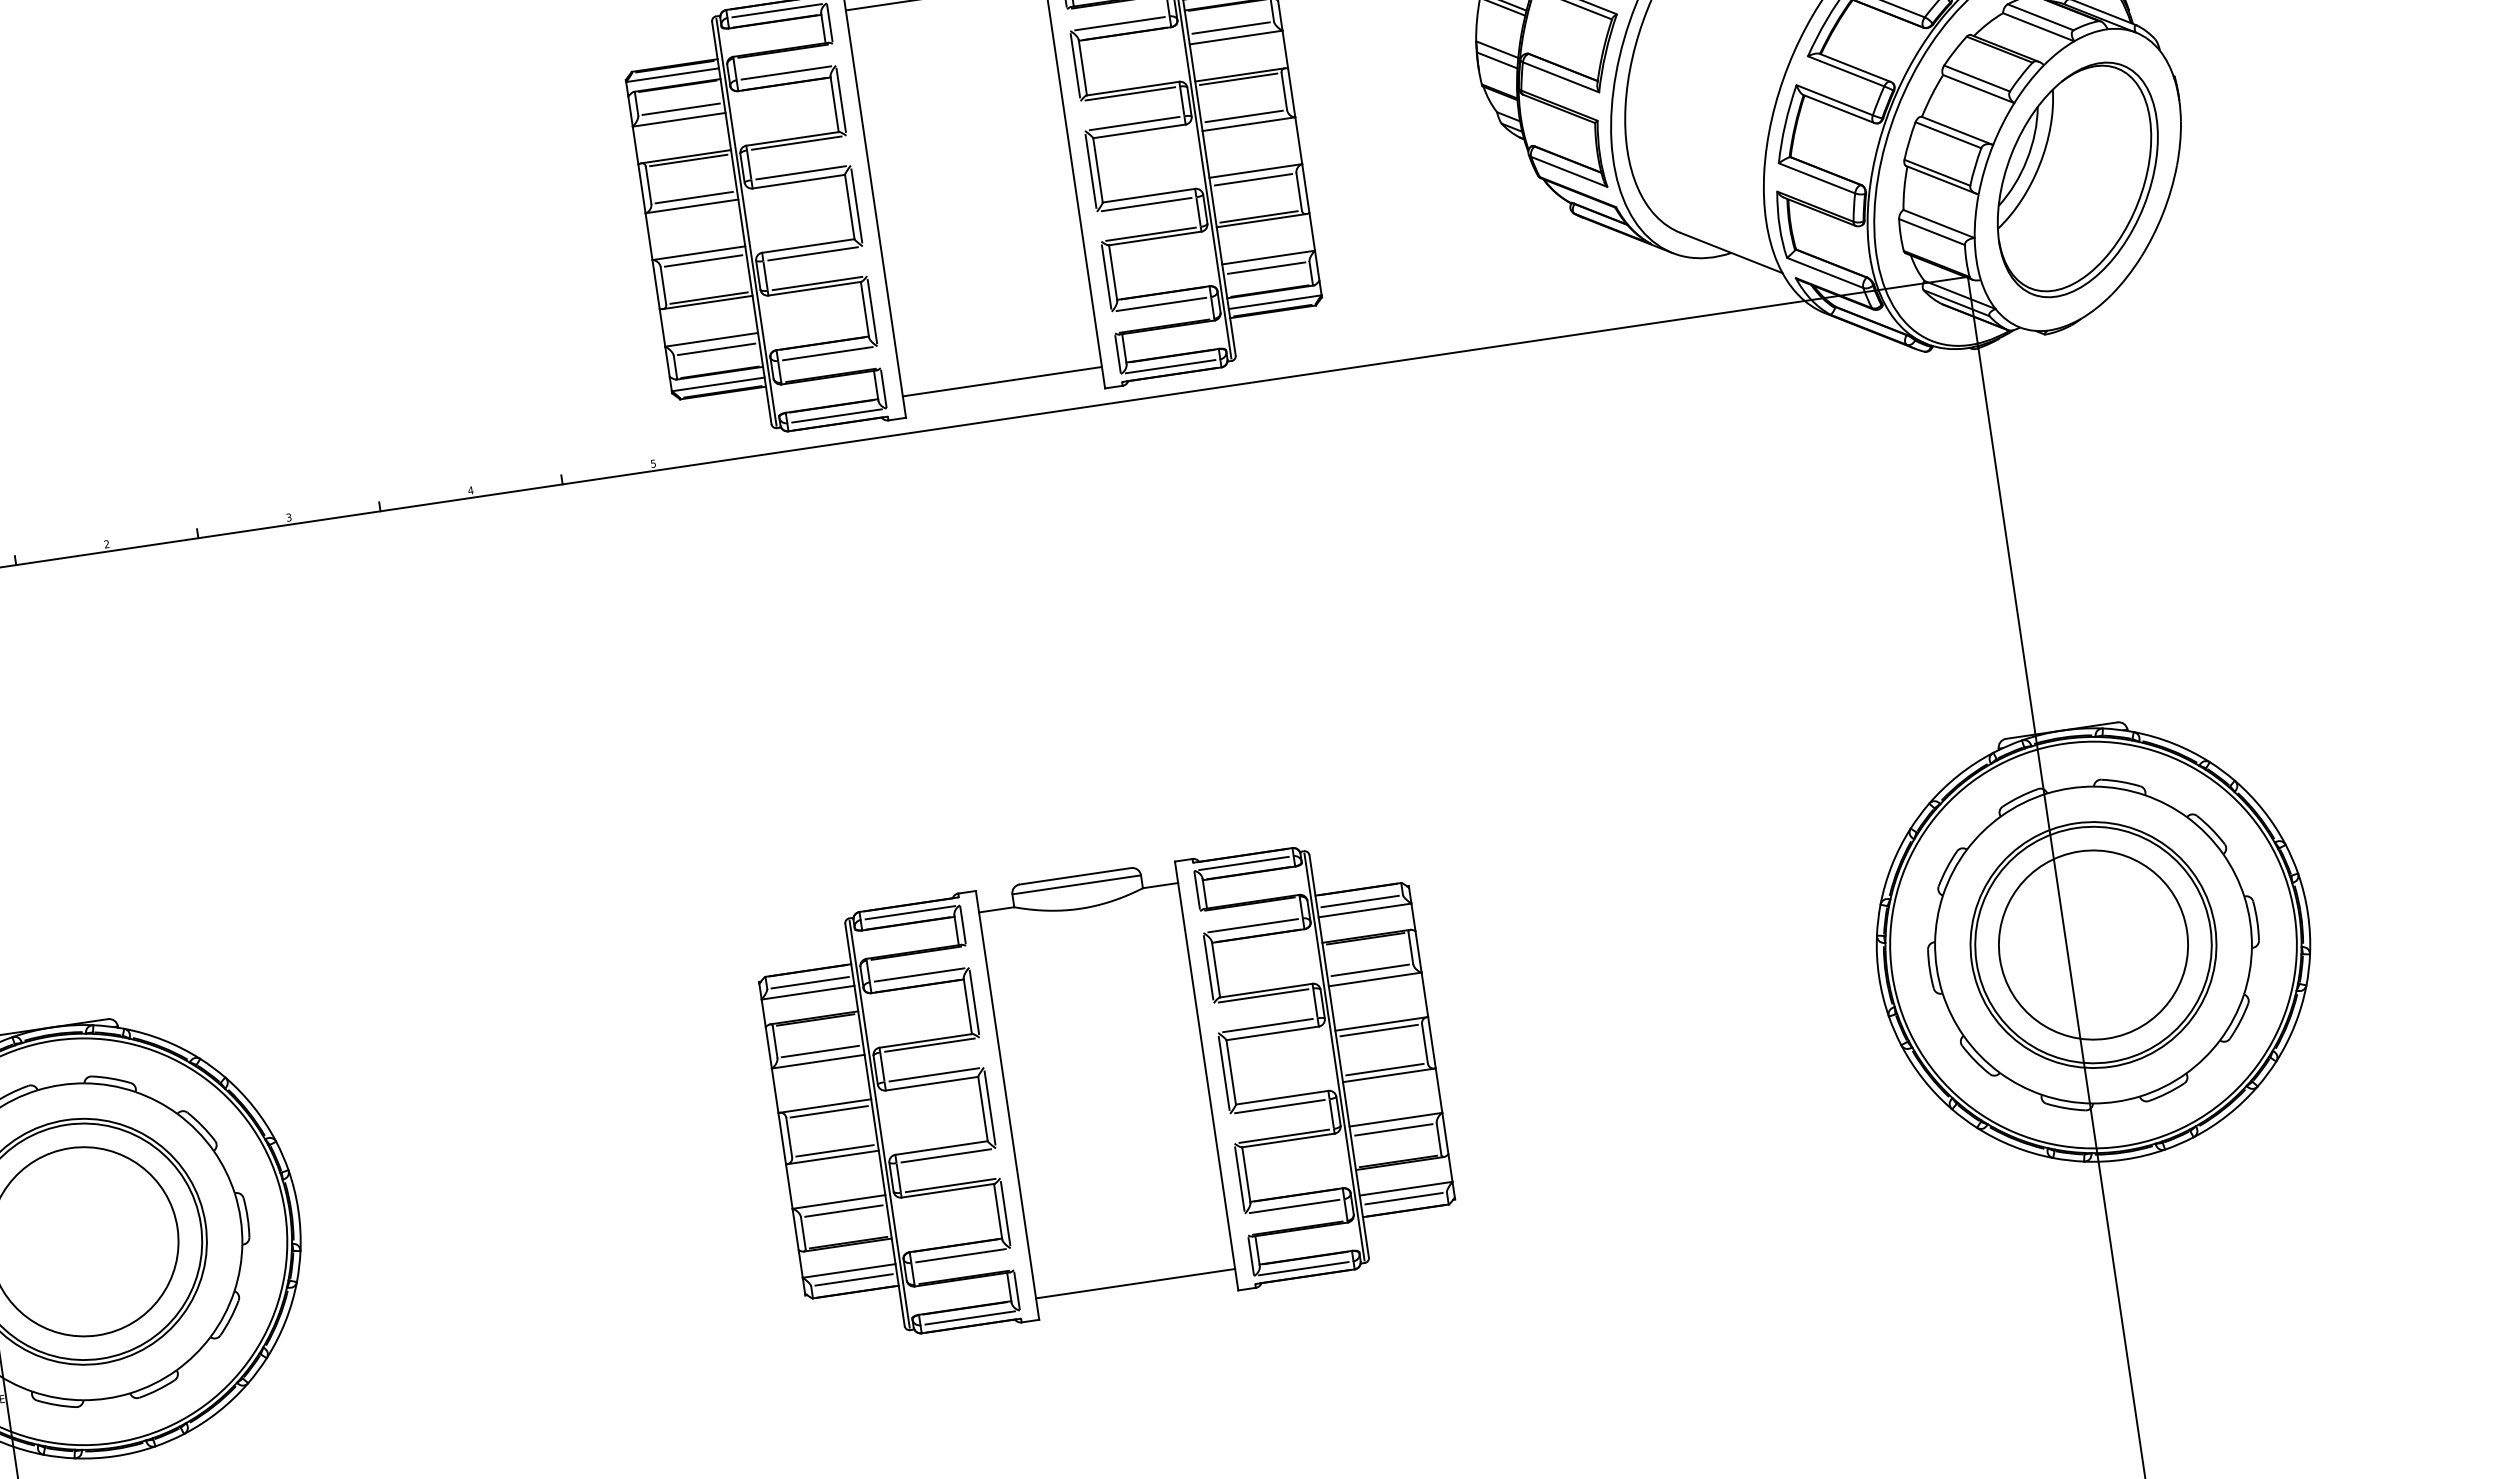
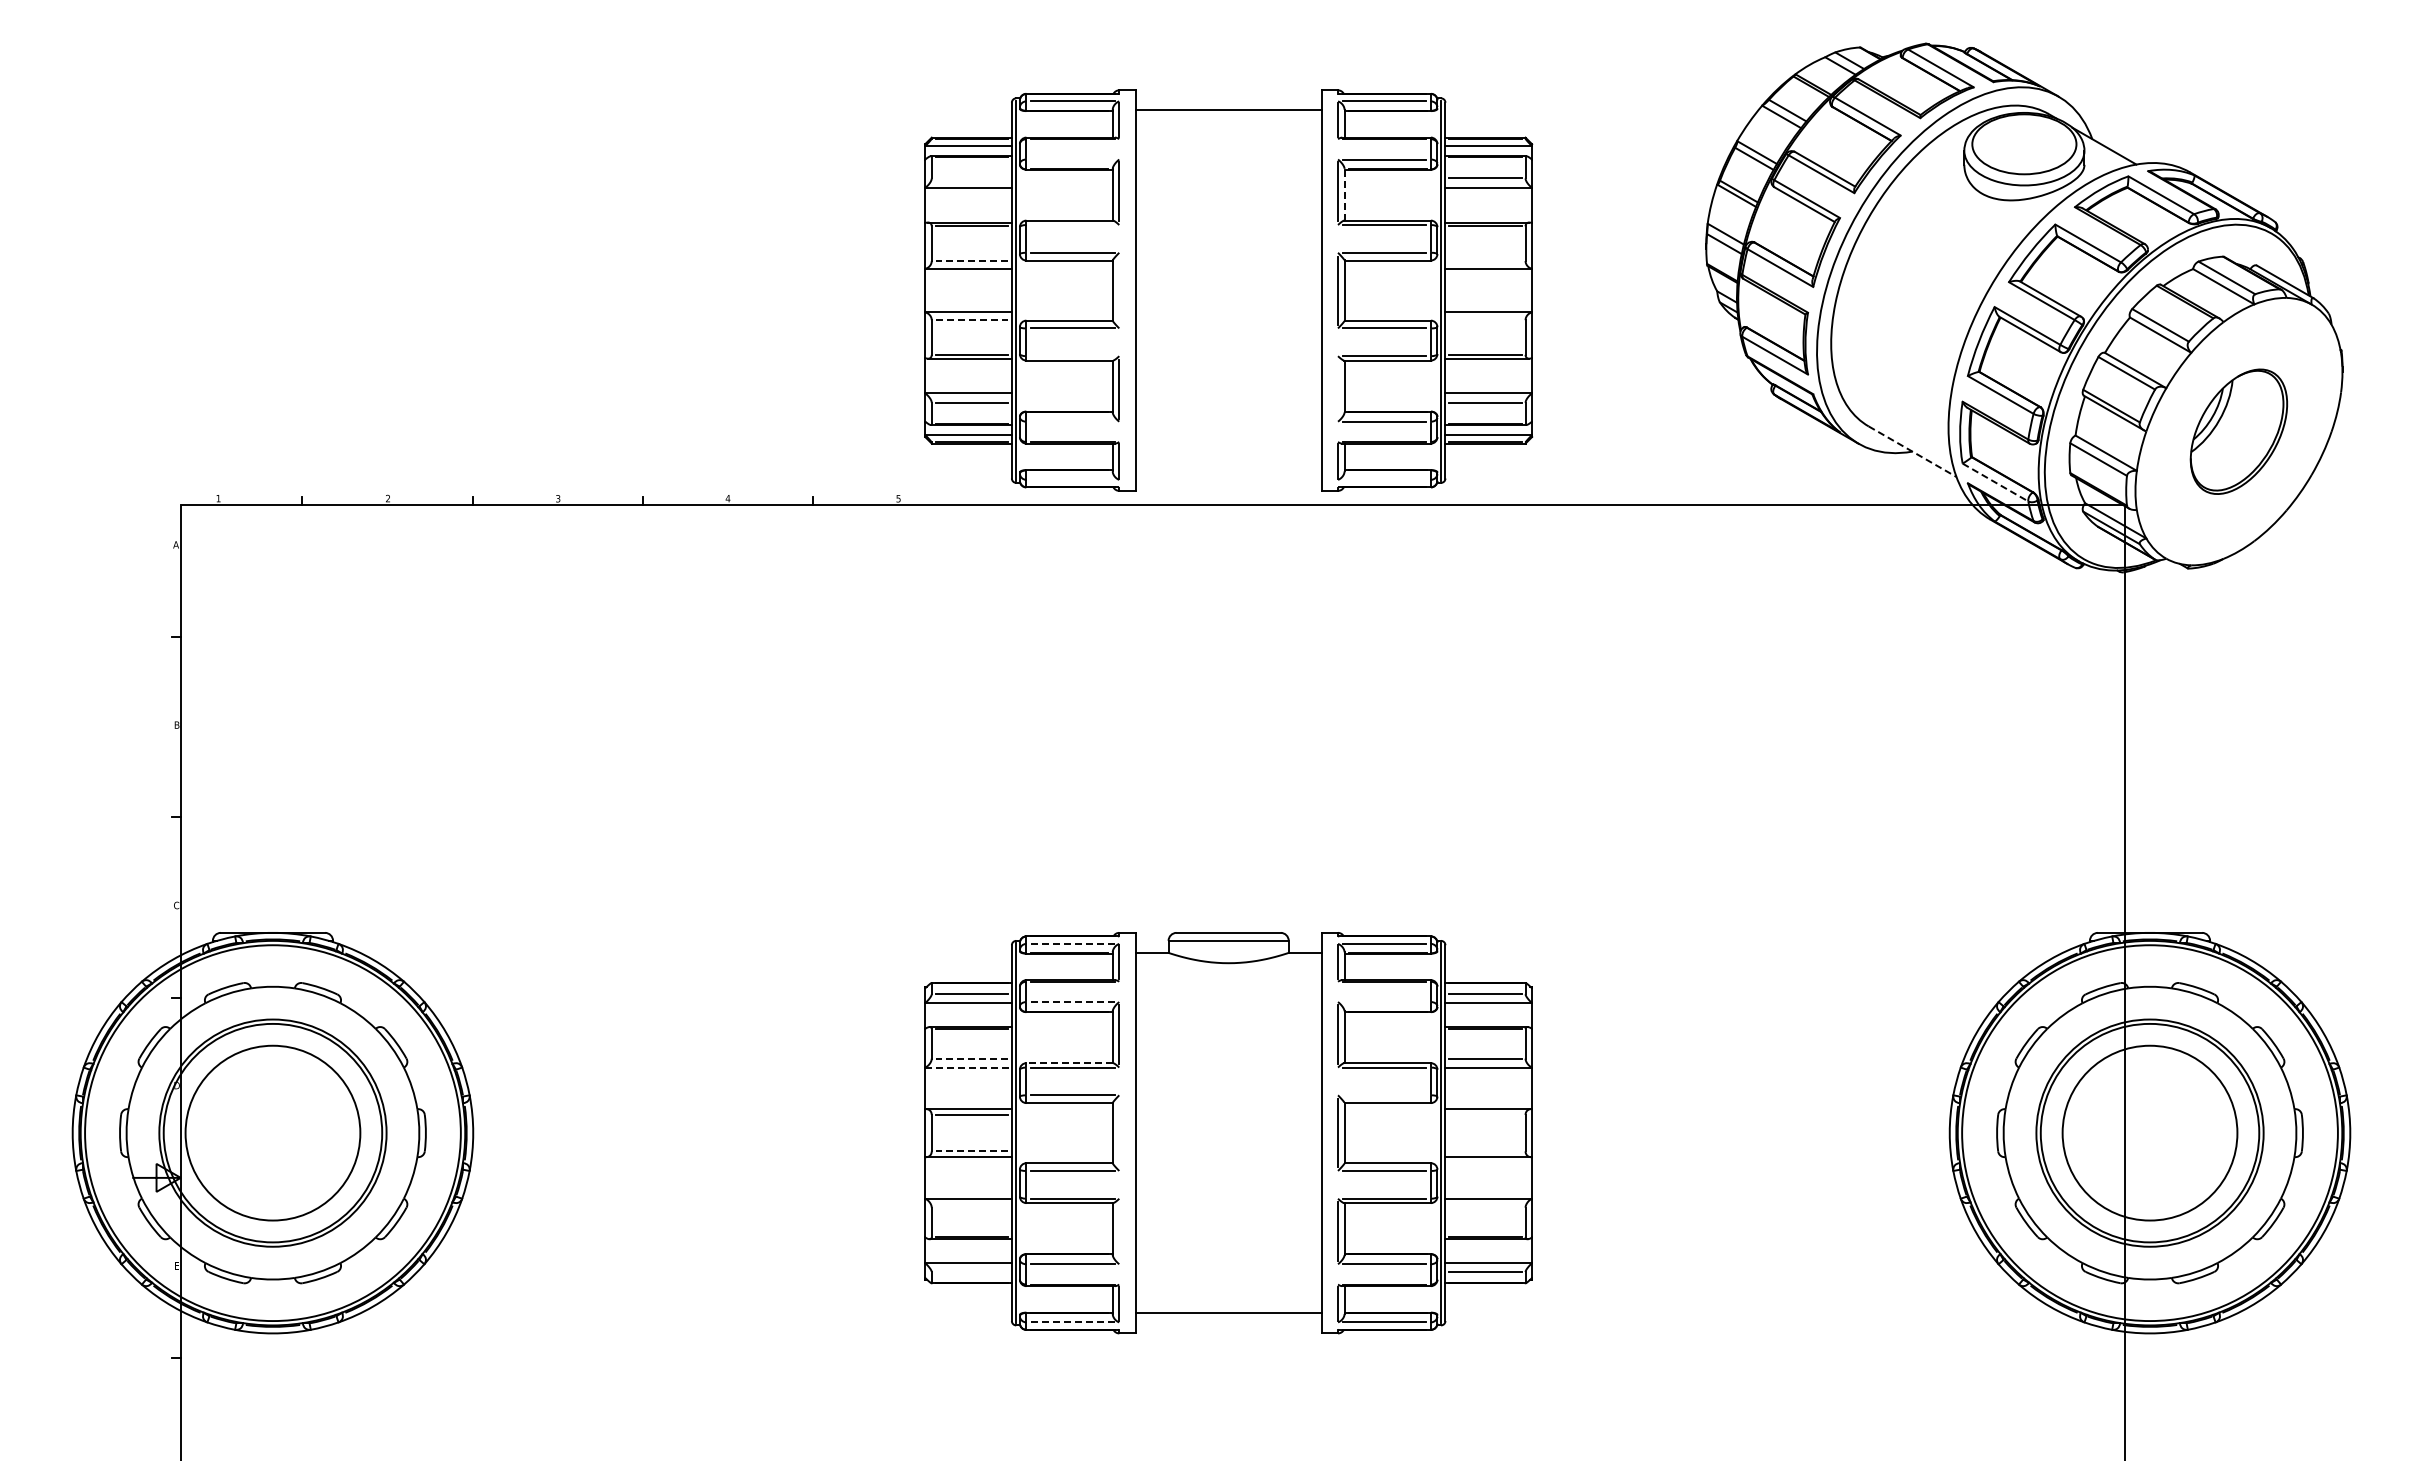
line: (1082, 67) -> (1344, 194), solid -> dashed
line: (785, 73) -> (1072, 159), removed
line: (680, 109) -> (971, 178), removed
line: (1244, 116) -> (1485, 261), removed
line: (796, 143) -> (1072, 225), removed
part: (2077, 179) -> (2238, 431), size x0.6
line: (1253, 180) -> (1485, 320), removed
line: (693, 198) -> (971, 261), solid -> dashed
line: (857, 205) -> (1119, 290), removed
line: (1731, 252) -> (1912, 451), solid -> dashed
line: (704, 261) -> (972, 320), solid -> dashed
line: (1825, 272) -> (1995, 482), solid -> dashed
line: (1106, 276) -> (1338, 388), removed
line: (817, 283) -> (1072, 356), removed
line: (827, 353) -> (1072, 421), removed
line: (1170, 366) -> (1384, 479), removed
line: (1002, 381) -> (1228, 470), removed
line: (836, 415) -> (1072, 479), removed
line: (909, 912) -> (1072, 943), solid -> dashed
line: (1253, 926) -> (1384, 1002), removed
line: (919, 975) -> (1072, 1002), solid -> dashed
line: (1267, 1025) -> (1384, 1095), removed
line: (1379, 1030) -> (1485, 1114), removed
line: (925, 1041) -> (1069, 1063), solid -> dashed
line: (819, 1051) -> (971, 1058), solid -> dashed
line: (819, 1061) -> (969, 1067), solid -> dashed
line: (1384, 1069) -> (1485, 1151), removed
line: (990, 1108) -> (1119, 1133), removed
line: (1393, 1129) -> (1485, 1207), removed
line: (834, 1151) -> (971, 1151), solid -> dashed
line: (843, 1210) -> (971, 1207), removed
line: (1005, 1213) -> (1119, 1231), removed
line: (853, 1279) -> (971, 1271), removed
line: (969, 1318) -> (1072, 1322), solid -> dashed

